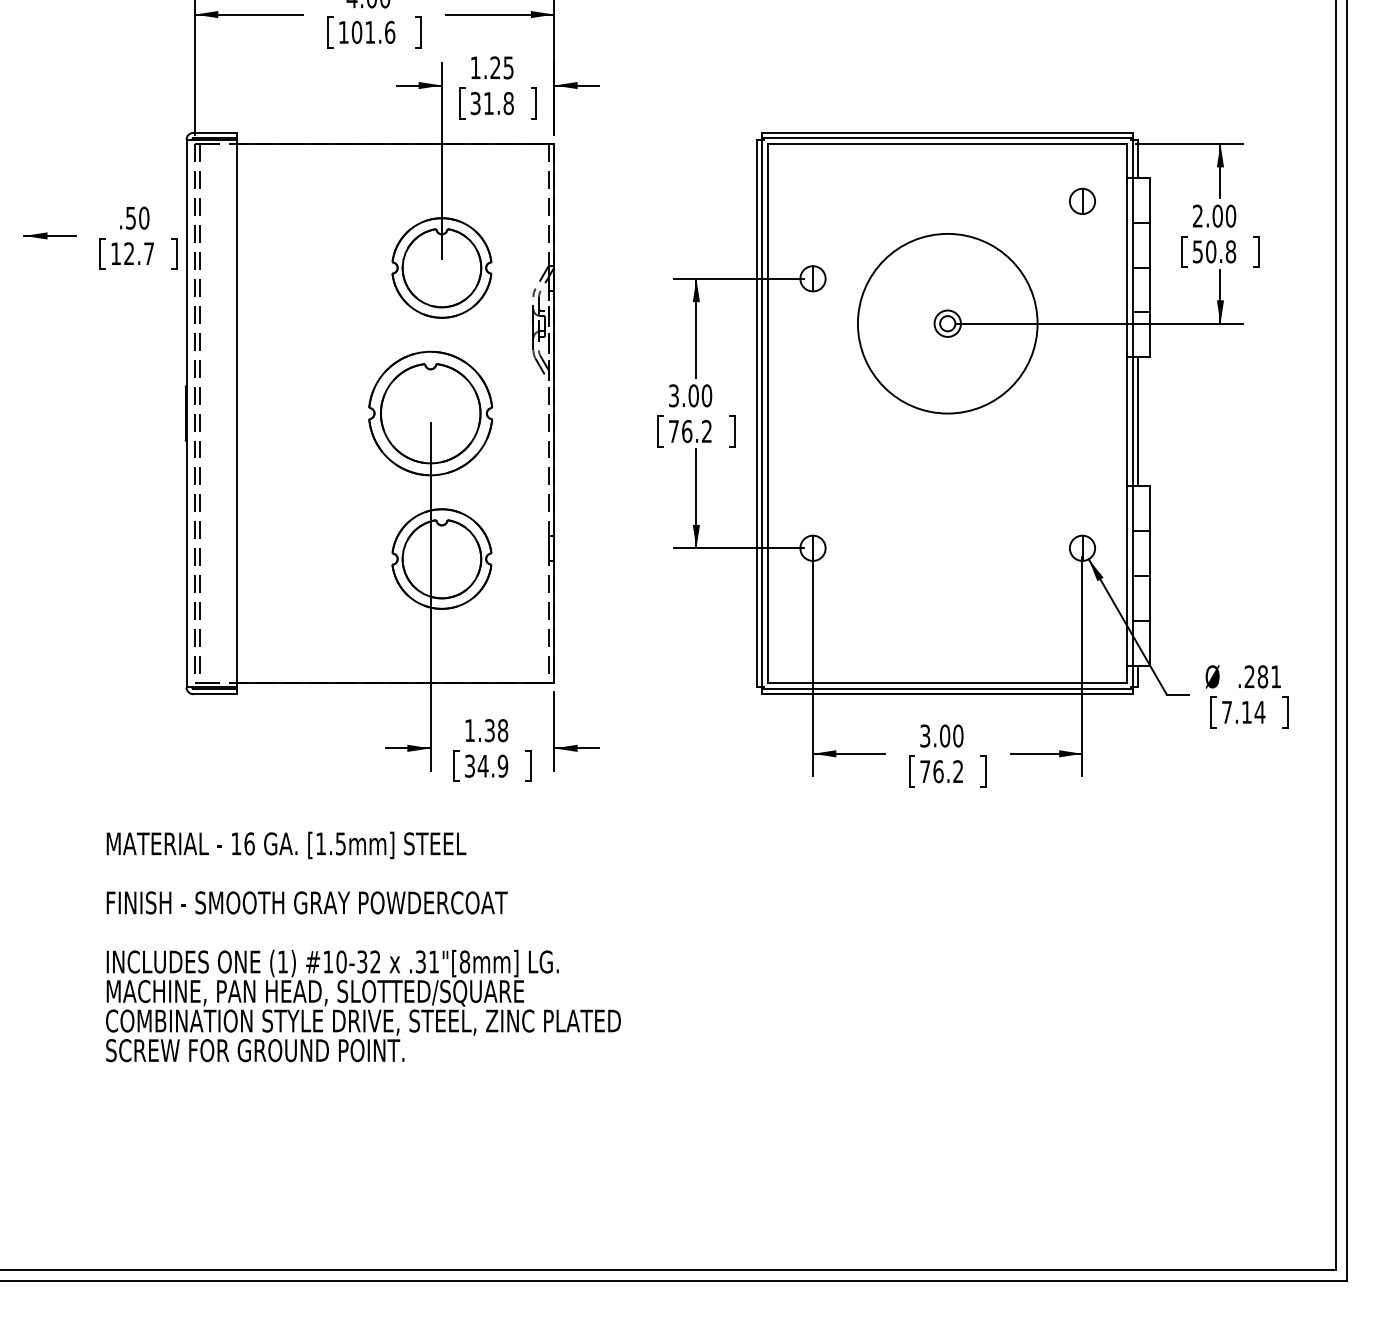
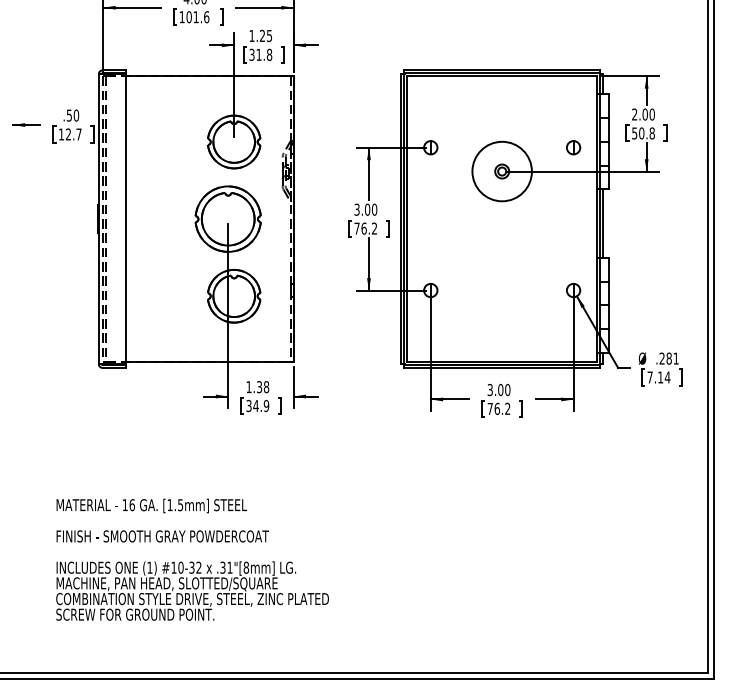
part: (1082, 200) -> (573, 147), moved
circle: (946, 323) -> (501, 171), size x0.62
text: (363, 946) -> (192, 559), moved

